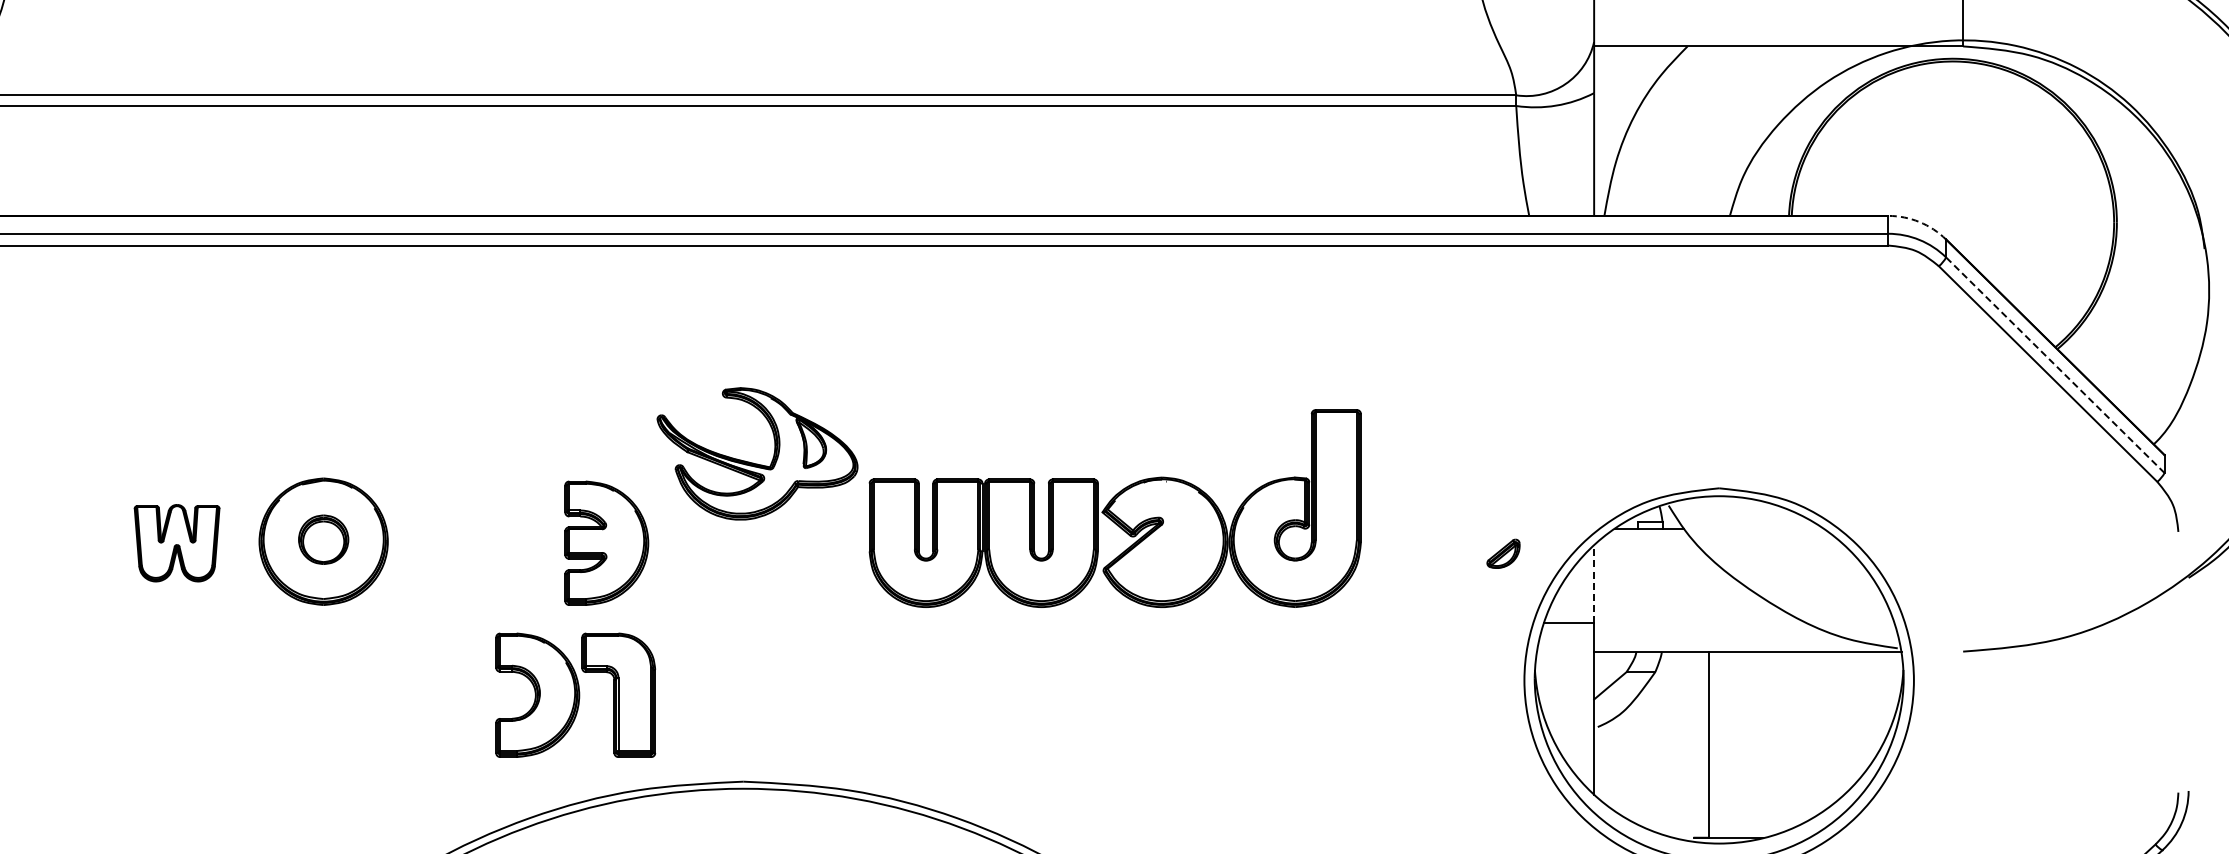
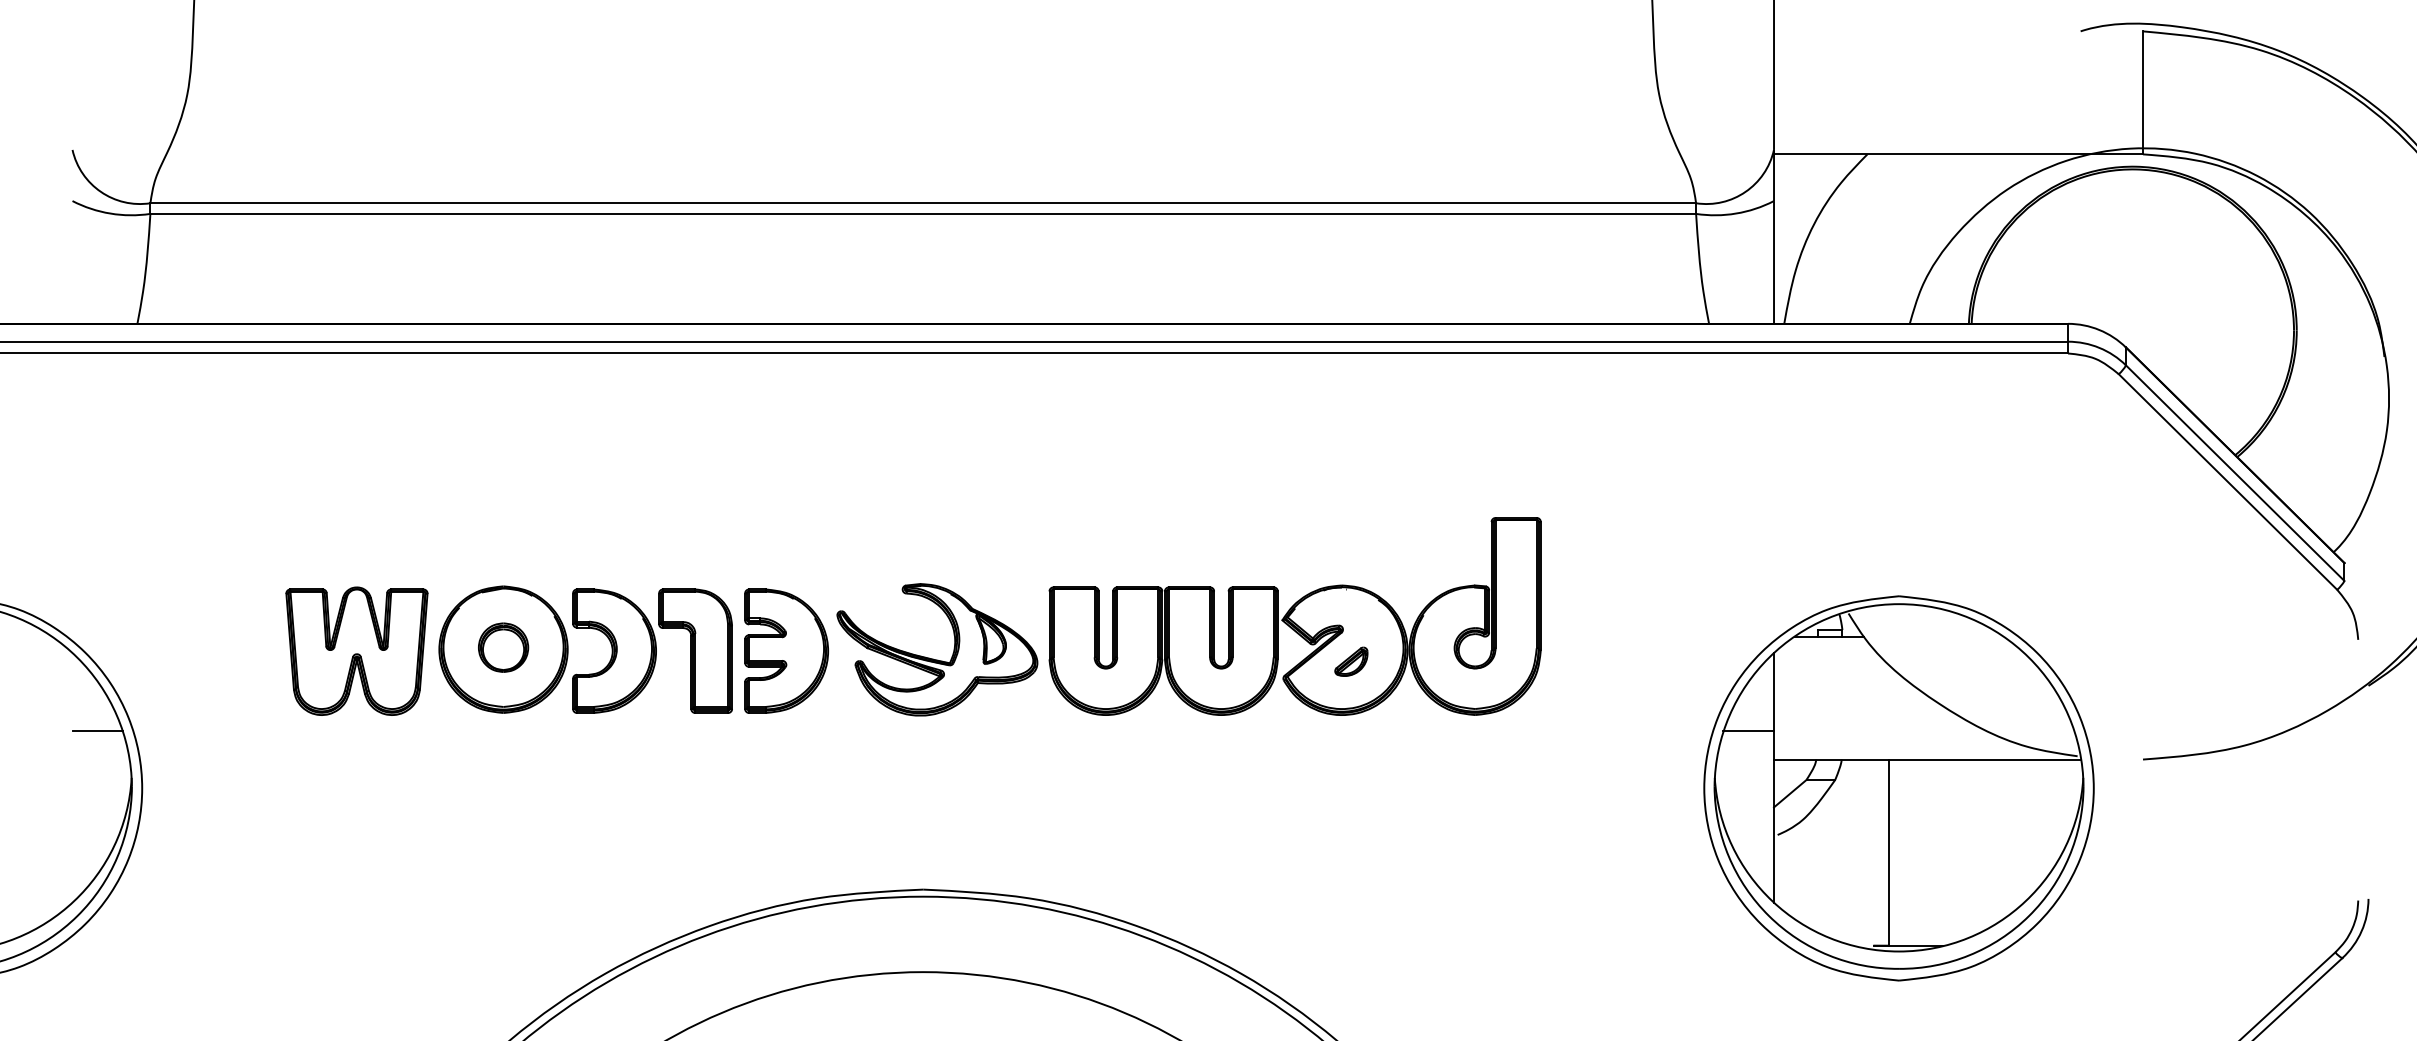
arc: (1919, 221) -> (2099, 329), dashed -> solid
line: (2054, 364) -> (2234, 472), dashed -> solid
part: (753, 462) -> (933, 658), moved
part: (176, 542) -> (356, 650), size x1.67
part: (1503, 553) -> (1351, 661), moved
line: (1594, 583) -> (1774, 691), dashed -> solid
part: (575, 694) -> (652, 650), moved

